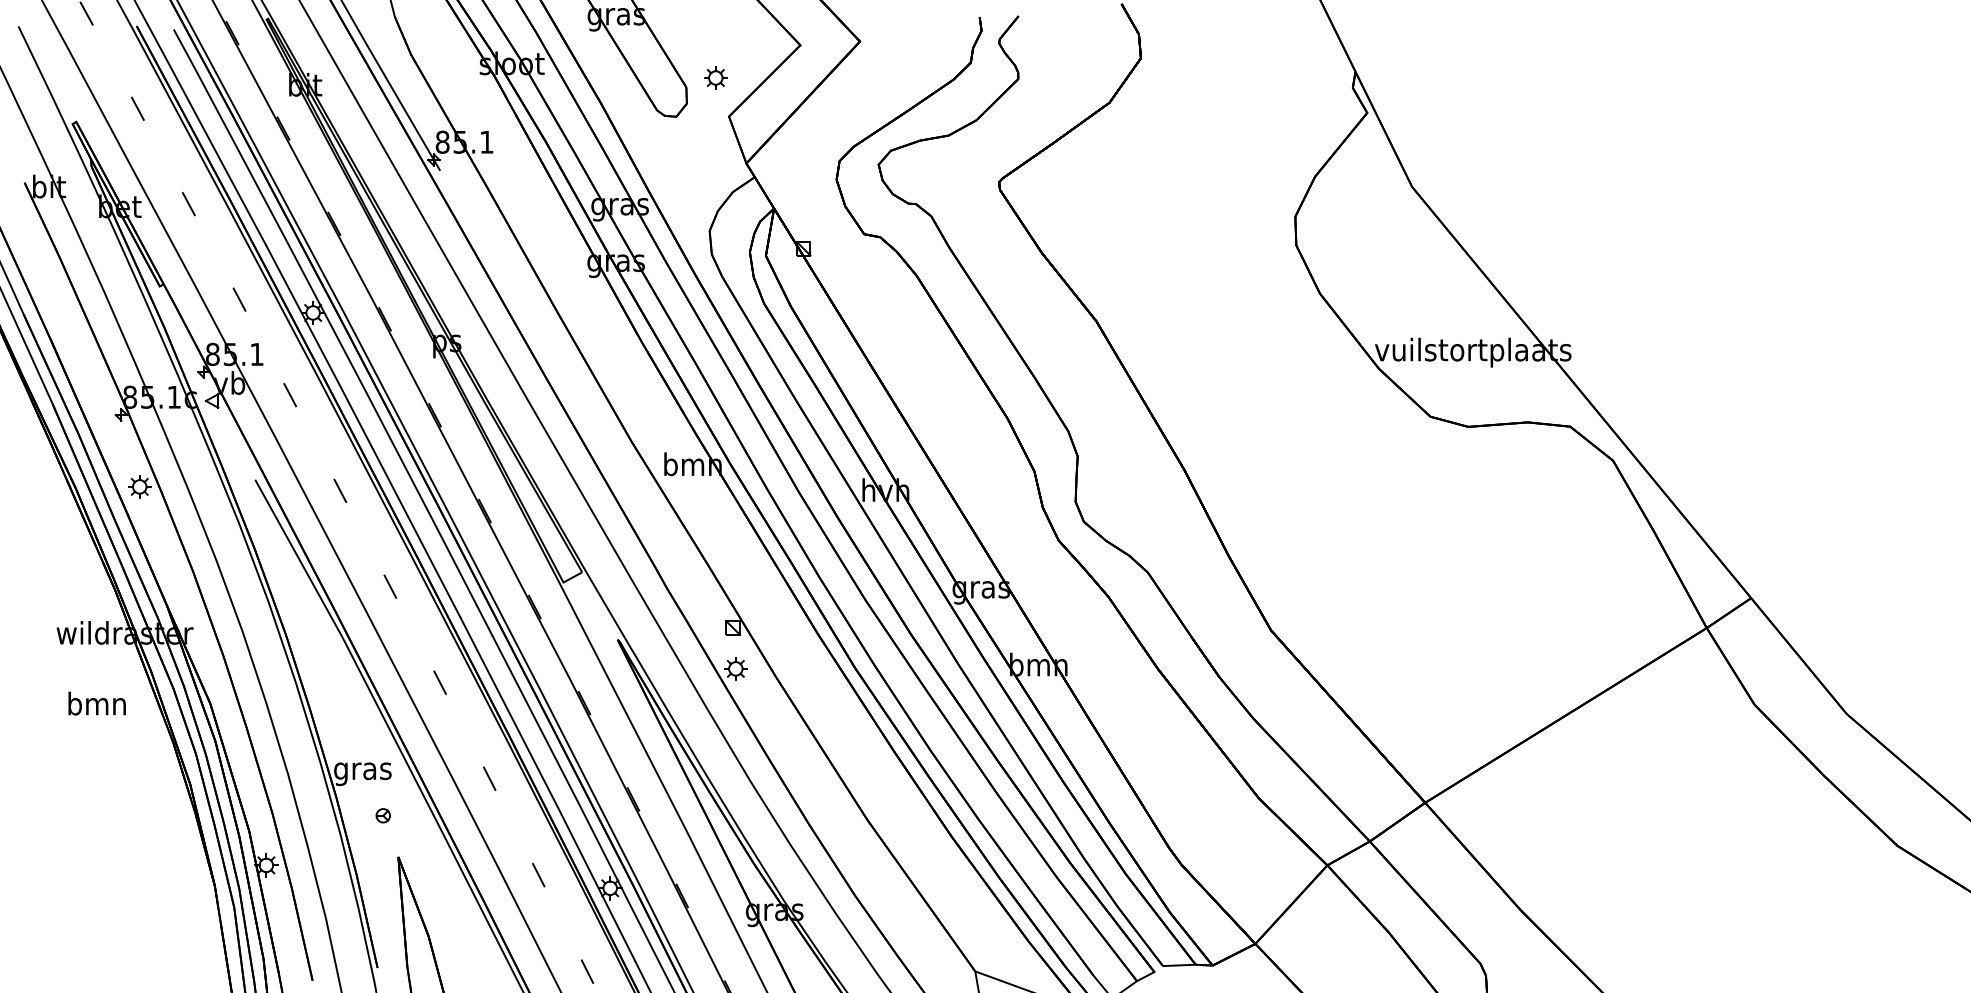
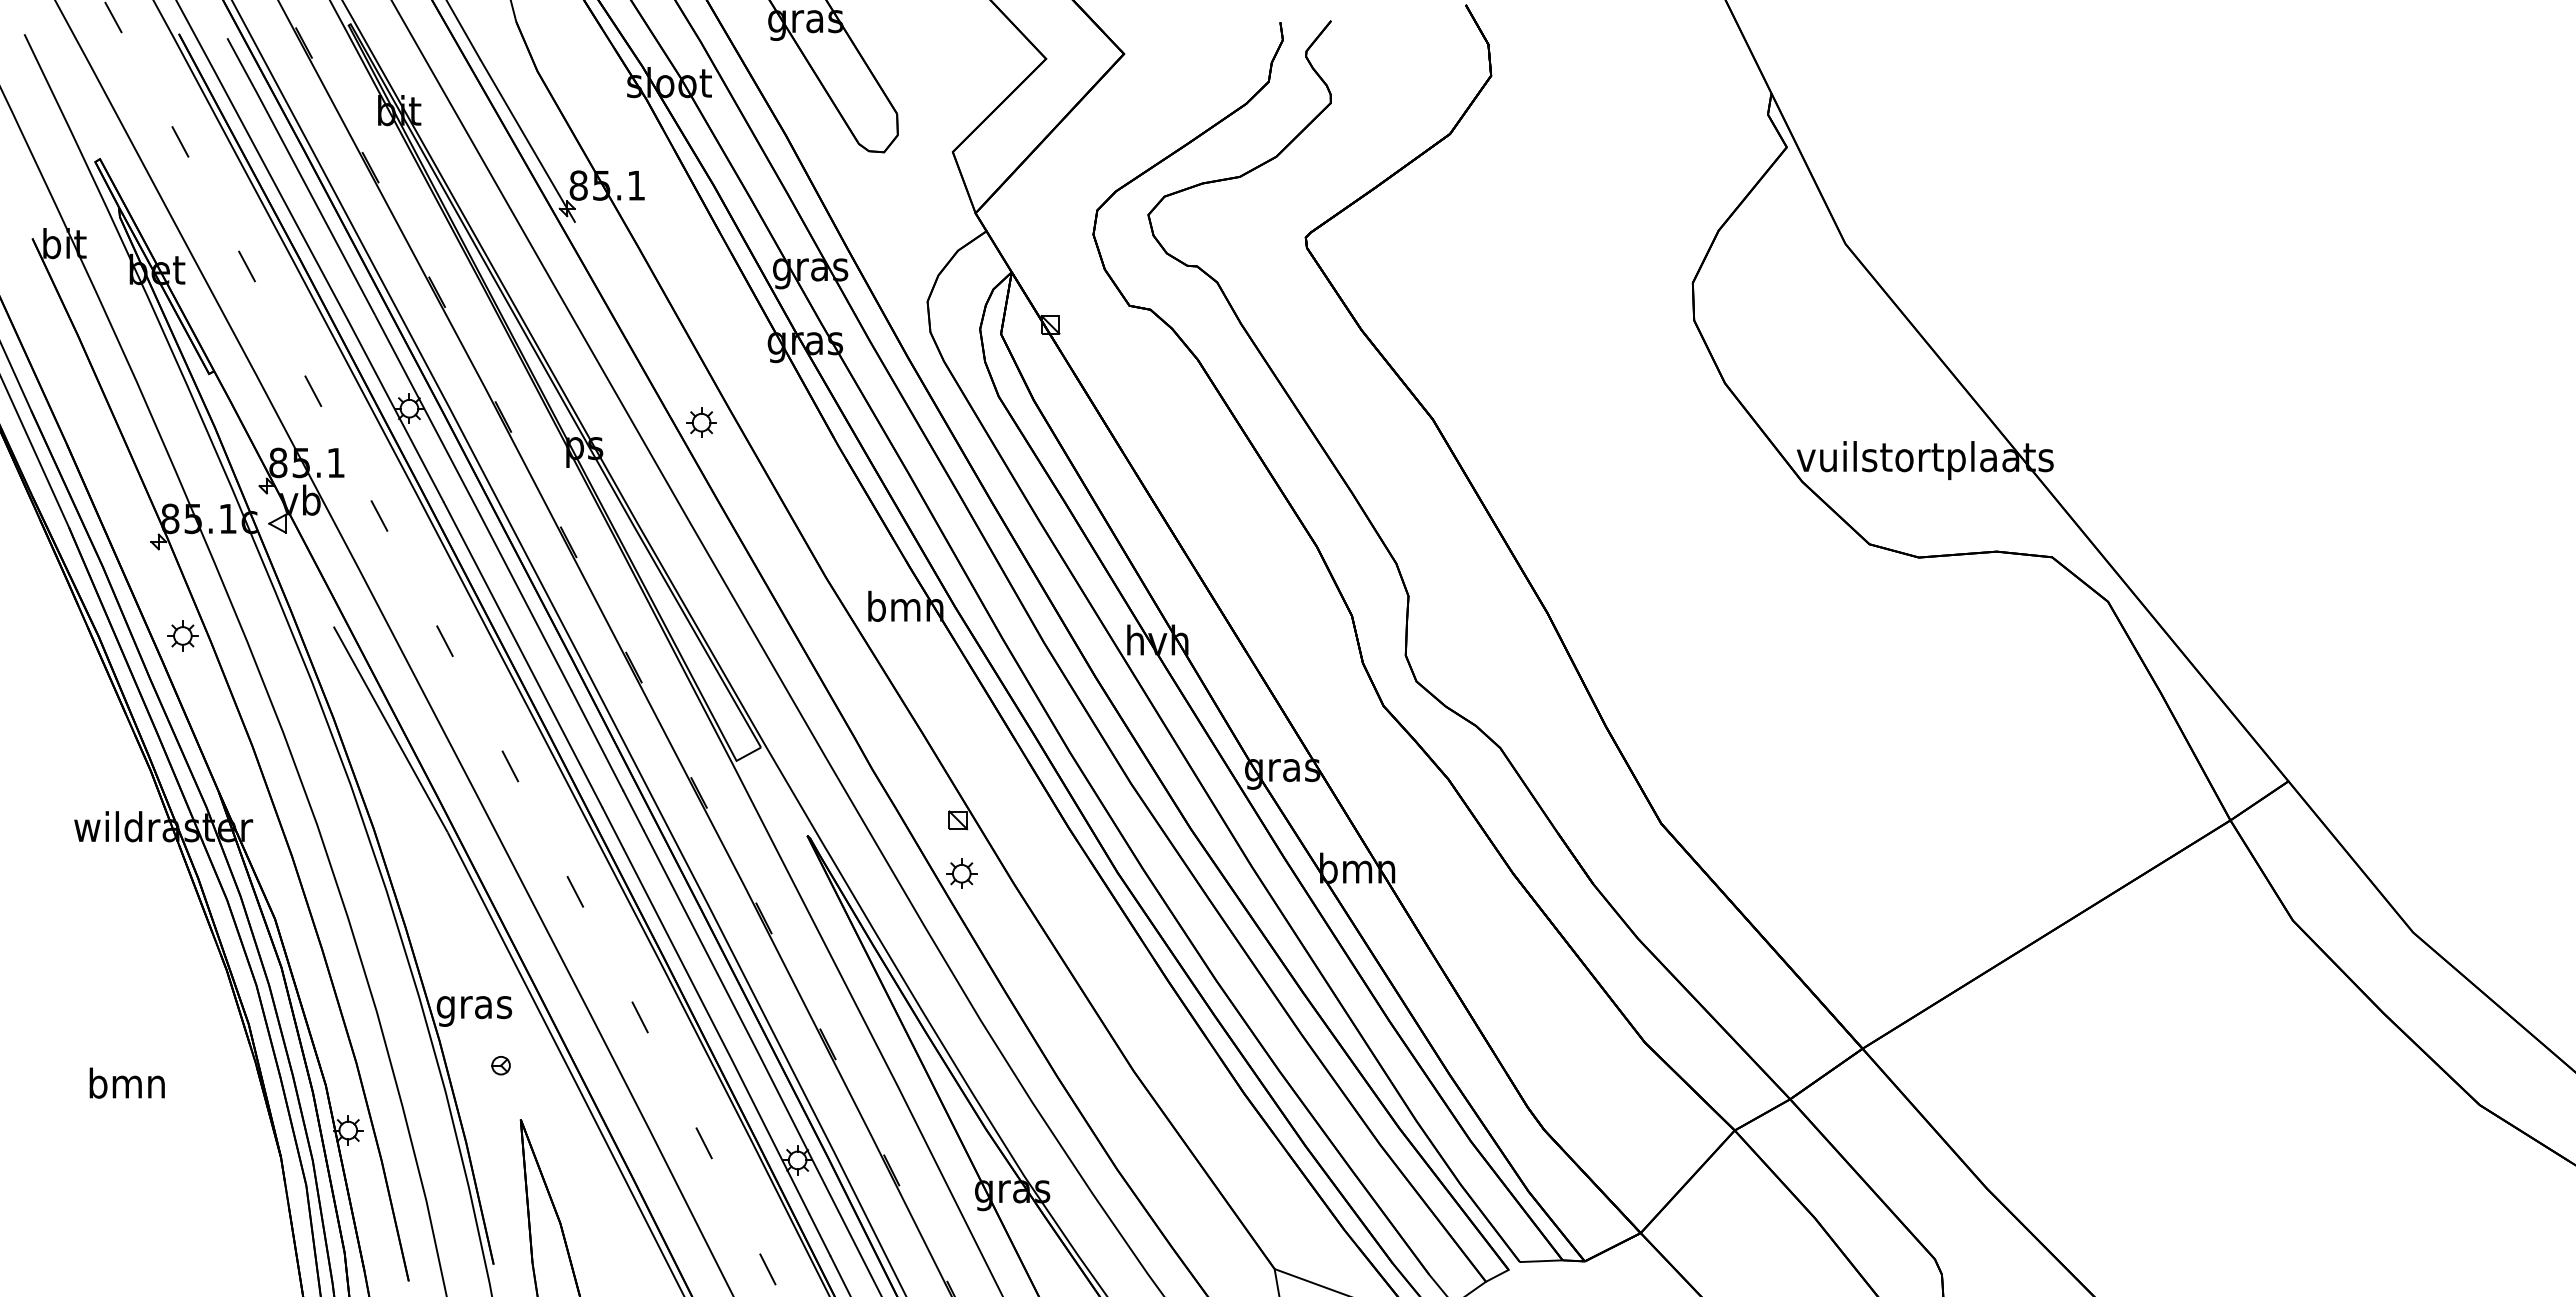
part: (715, 77) -> (701, 422), moved
text: (96, 703) -> (126, 1082), moved

